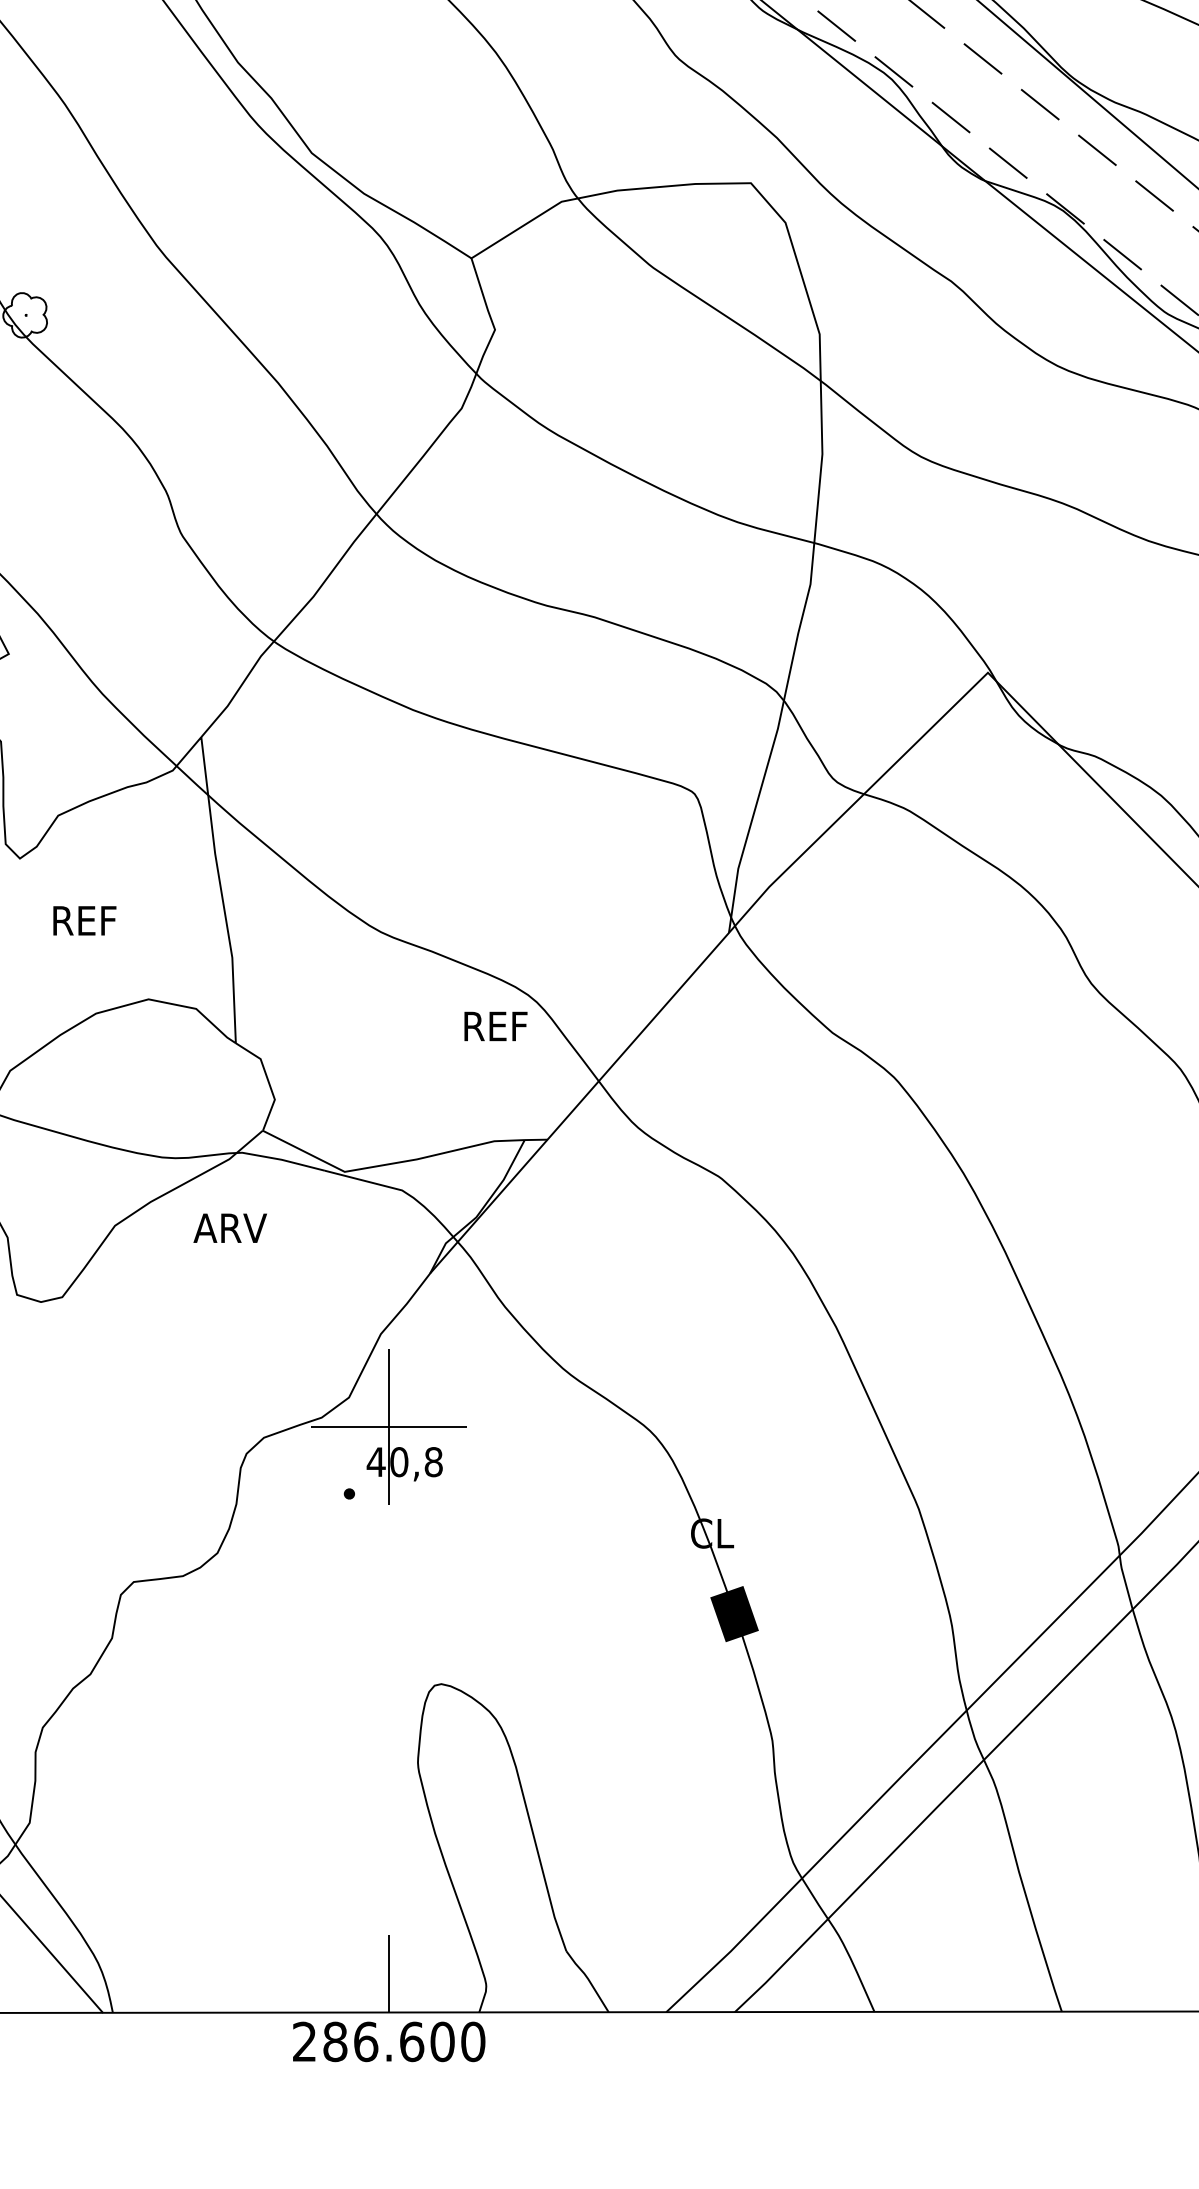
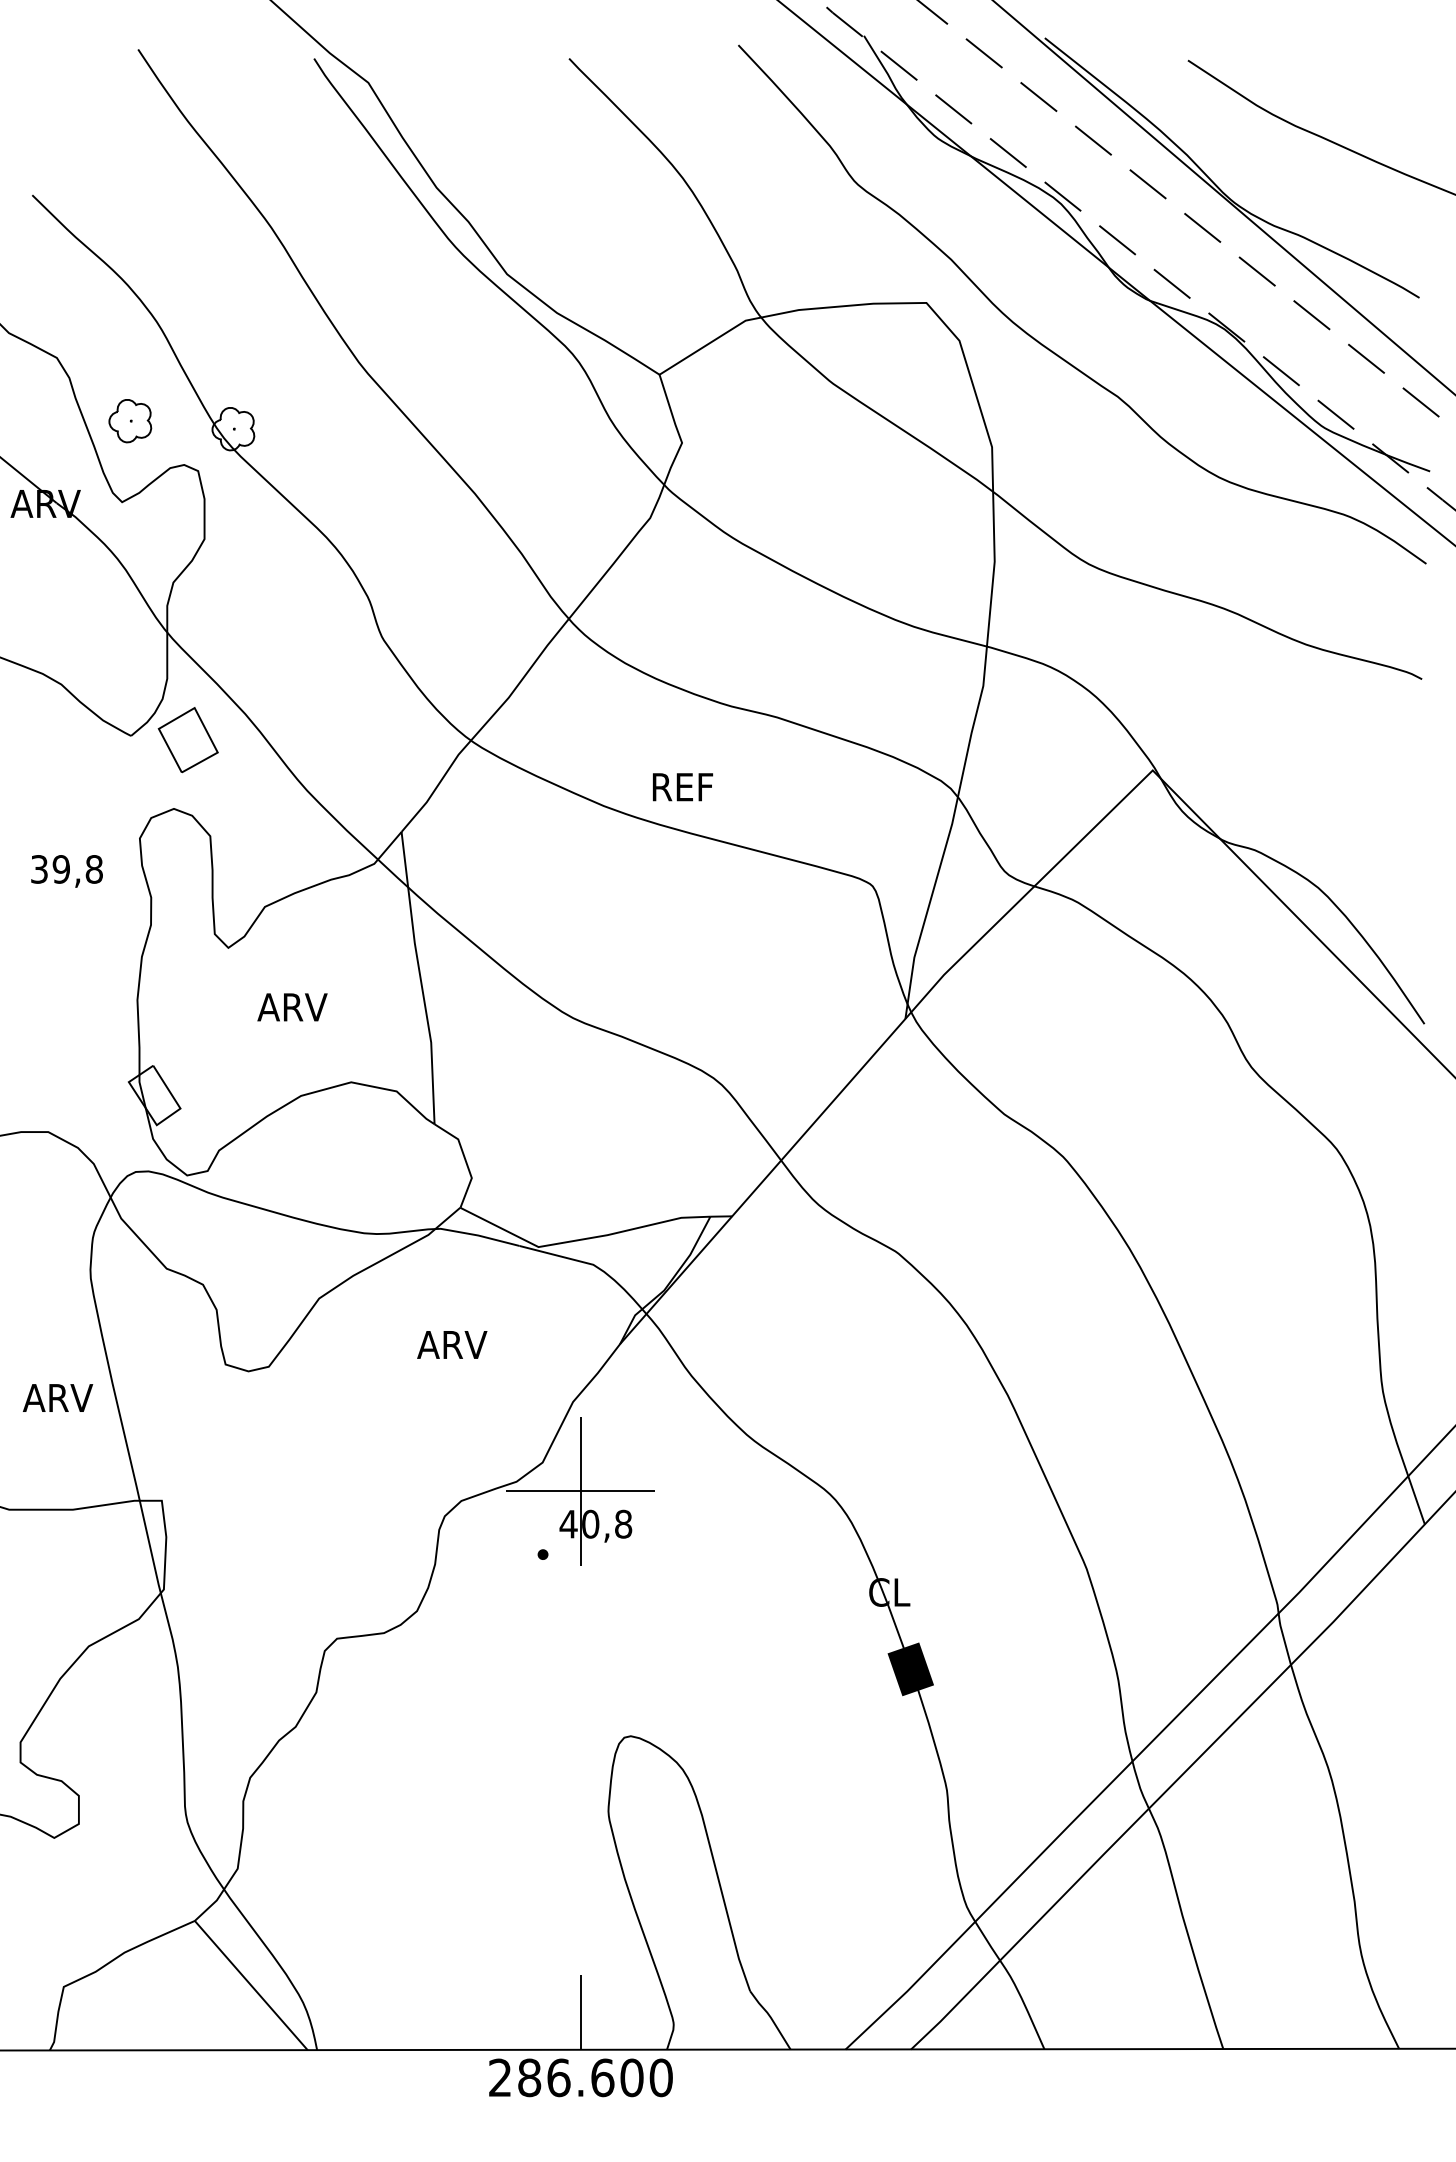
text: (87, 920) -> (292, 1007), REF -> ARV
text: (496, 1026) -> (683, 787), moved
text: (230, 1227) -> (452, 1344), moved

